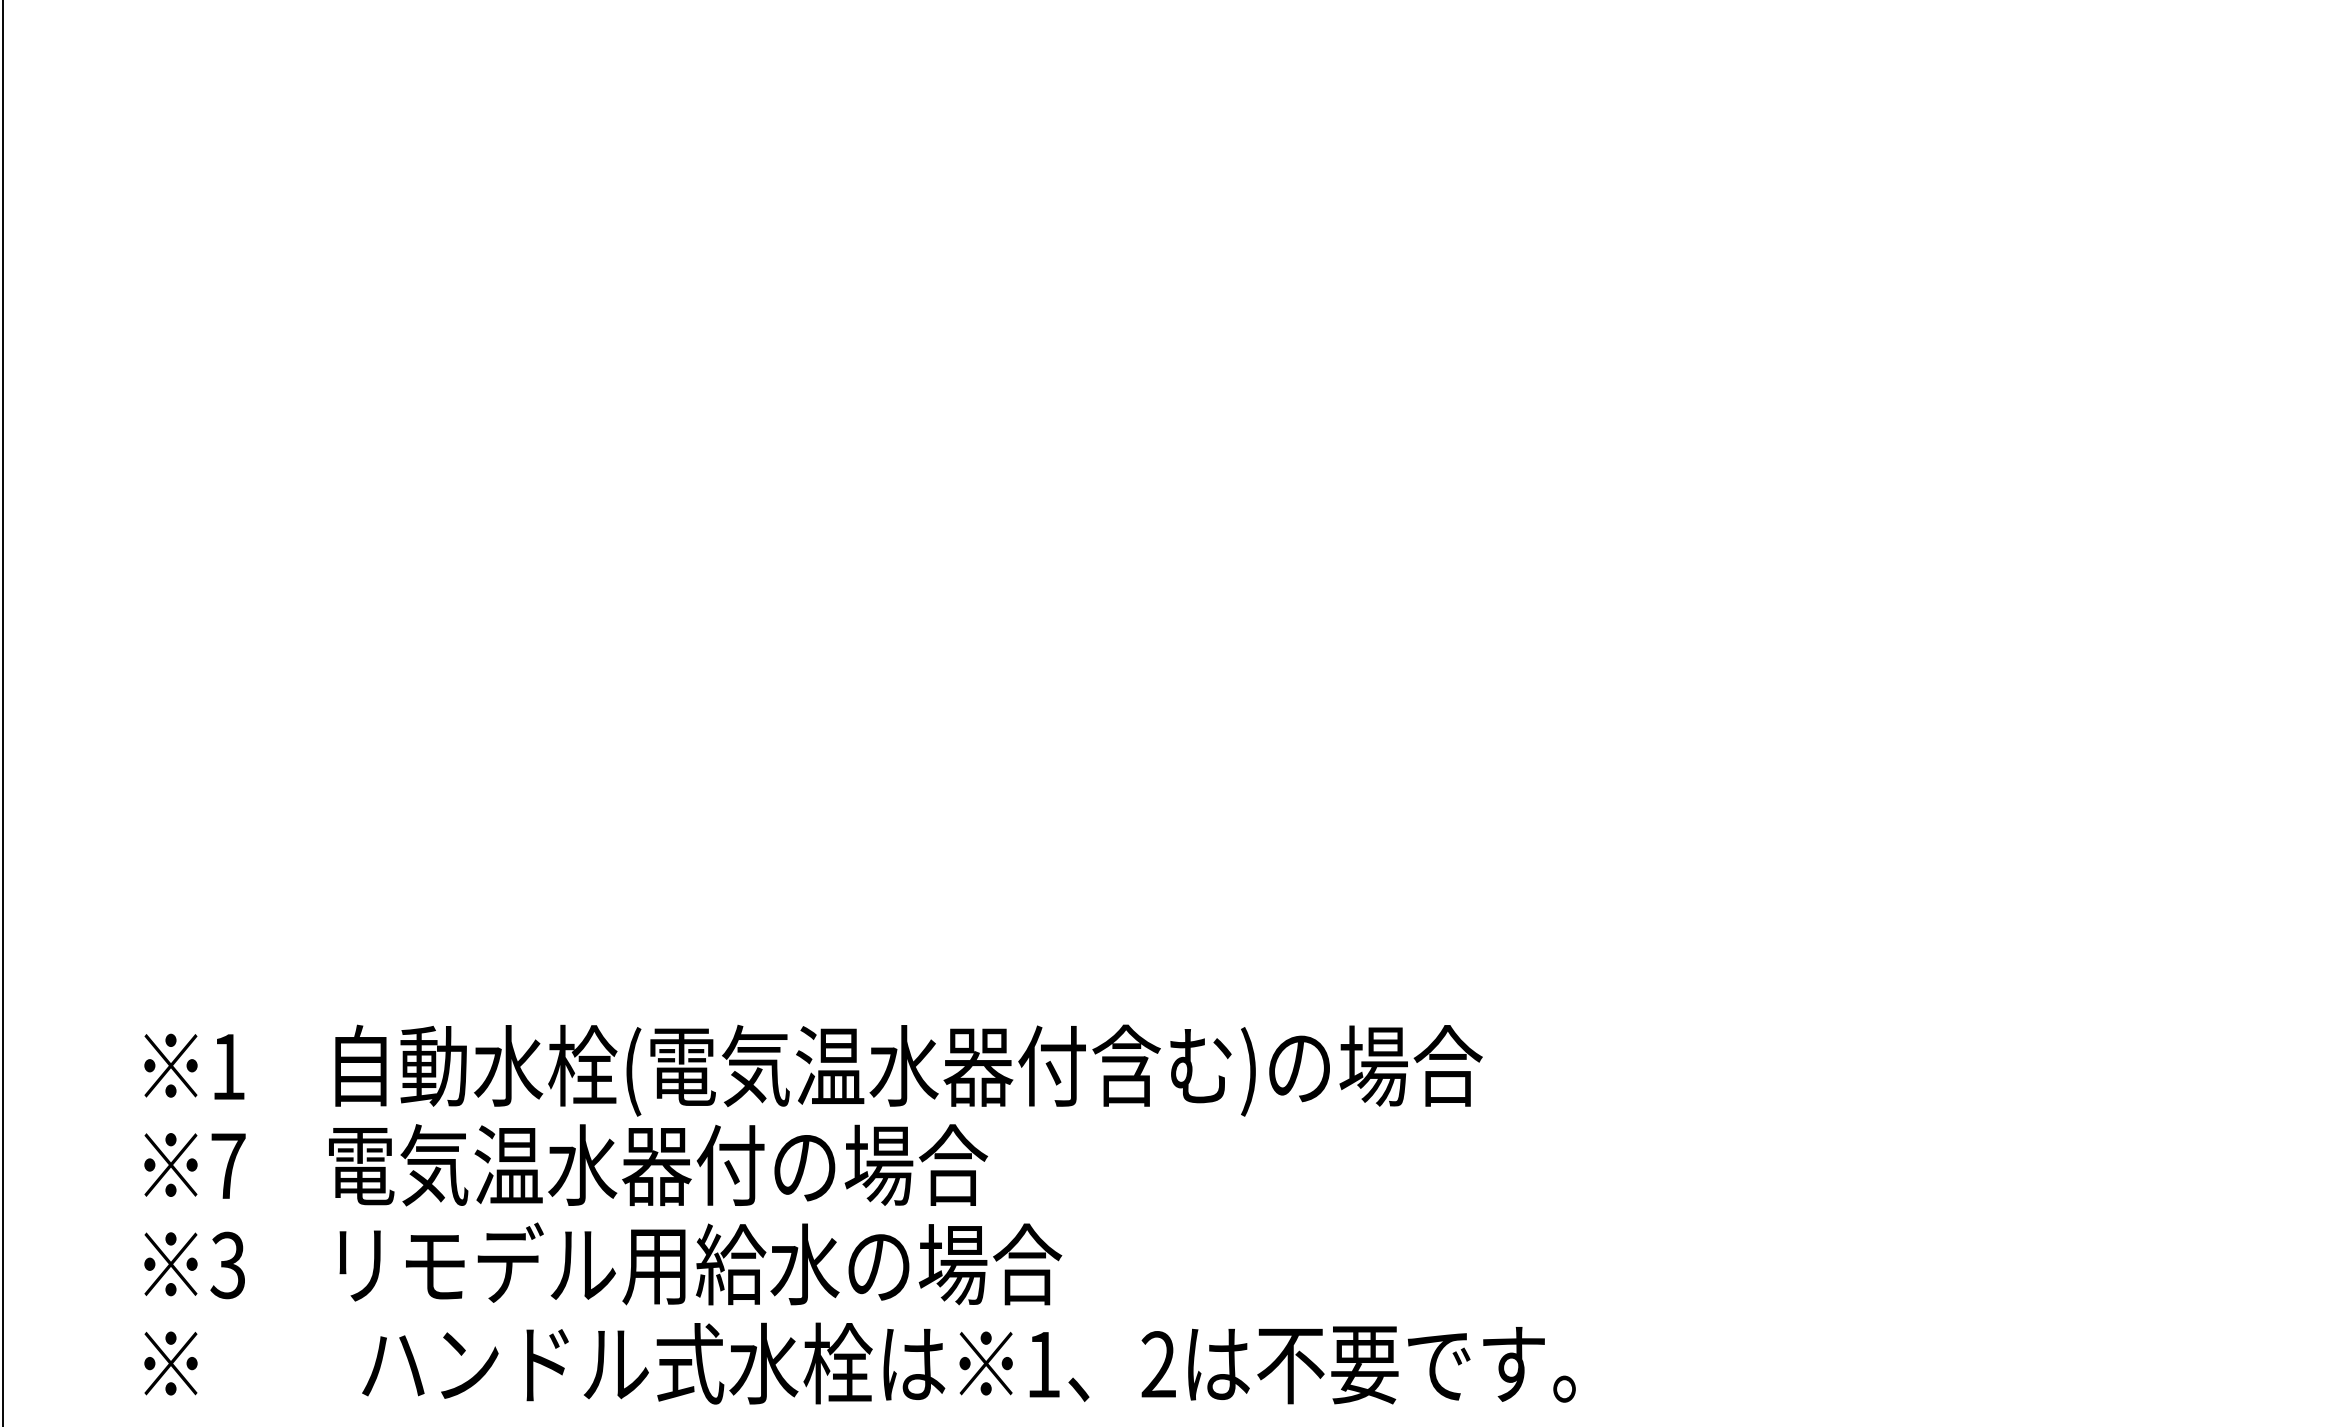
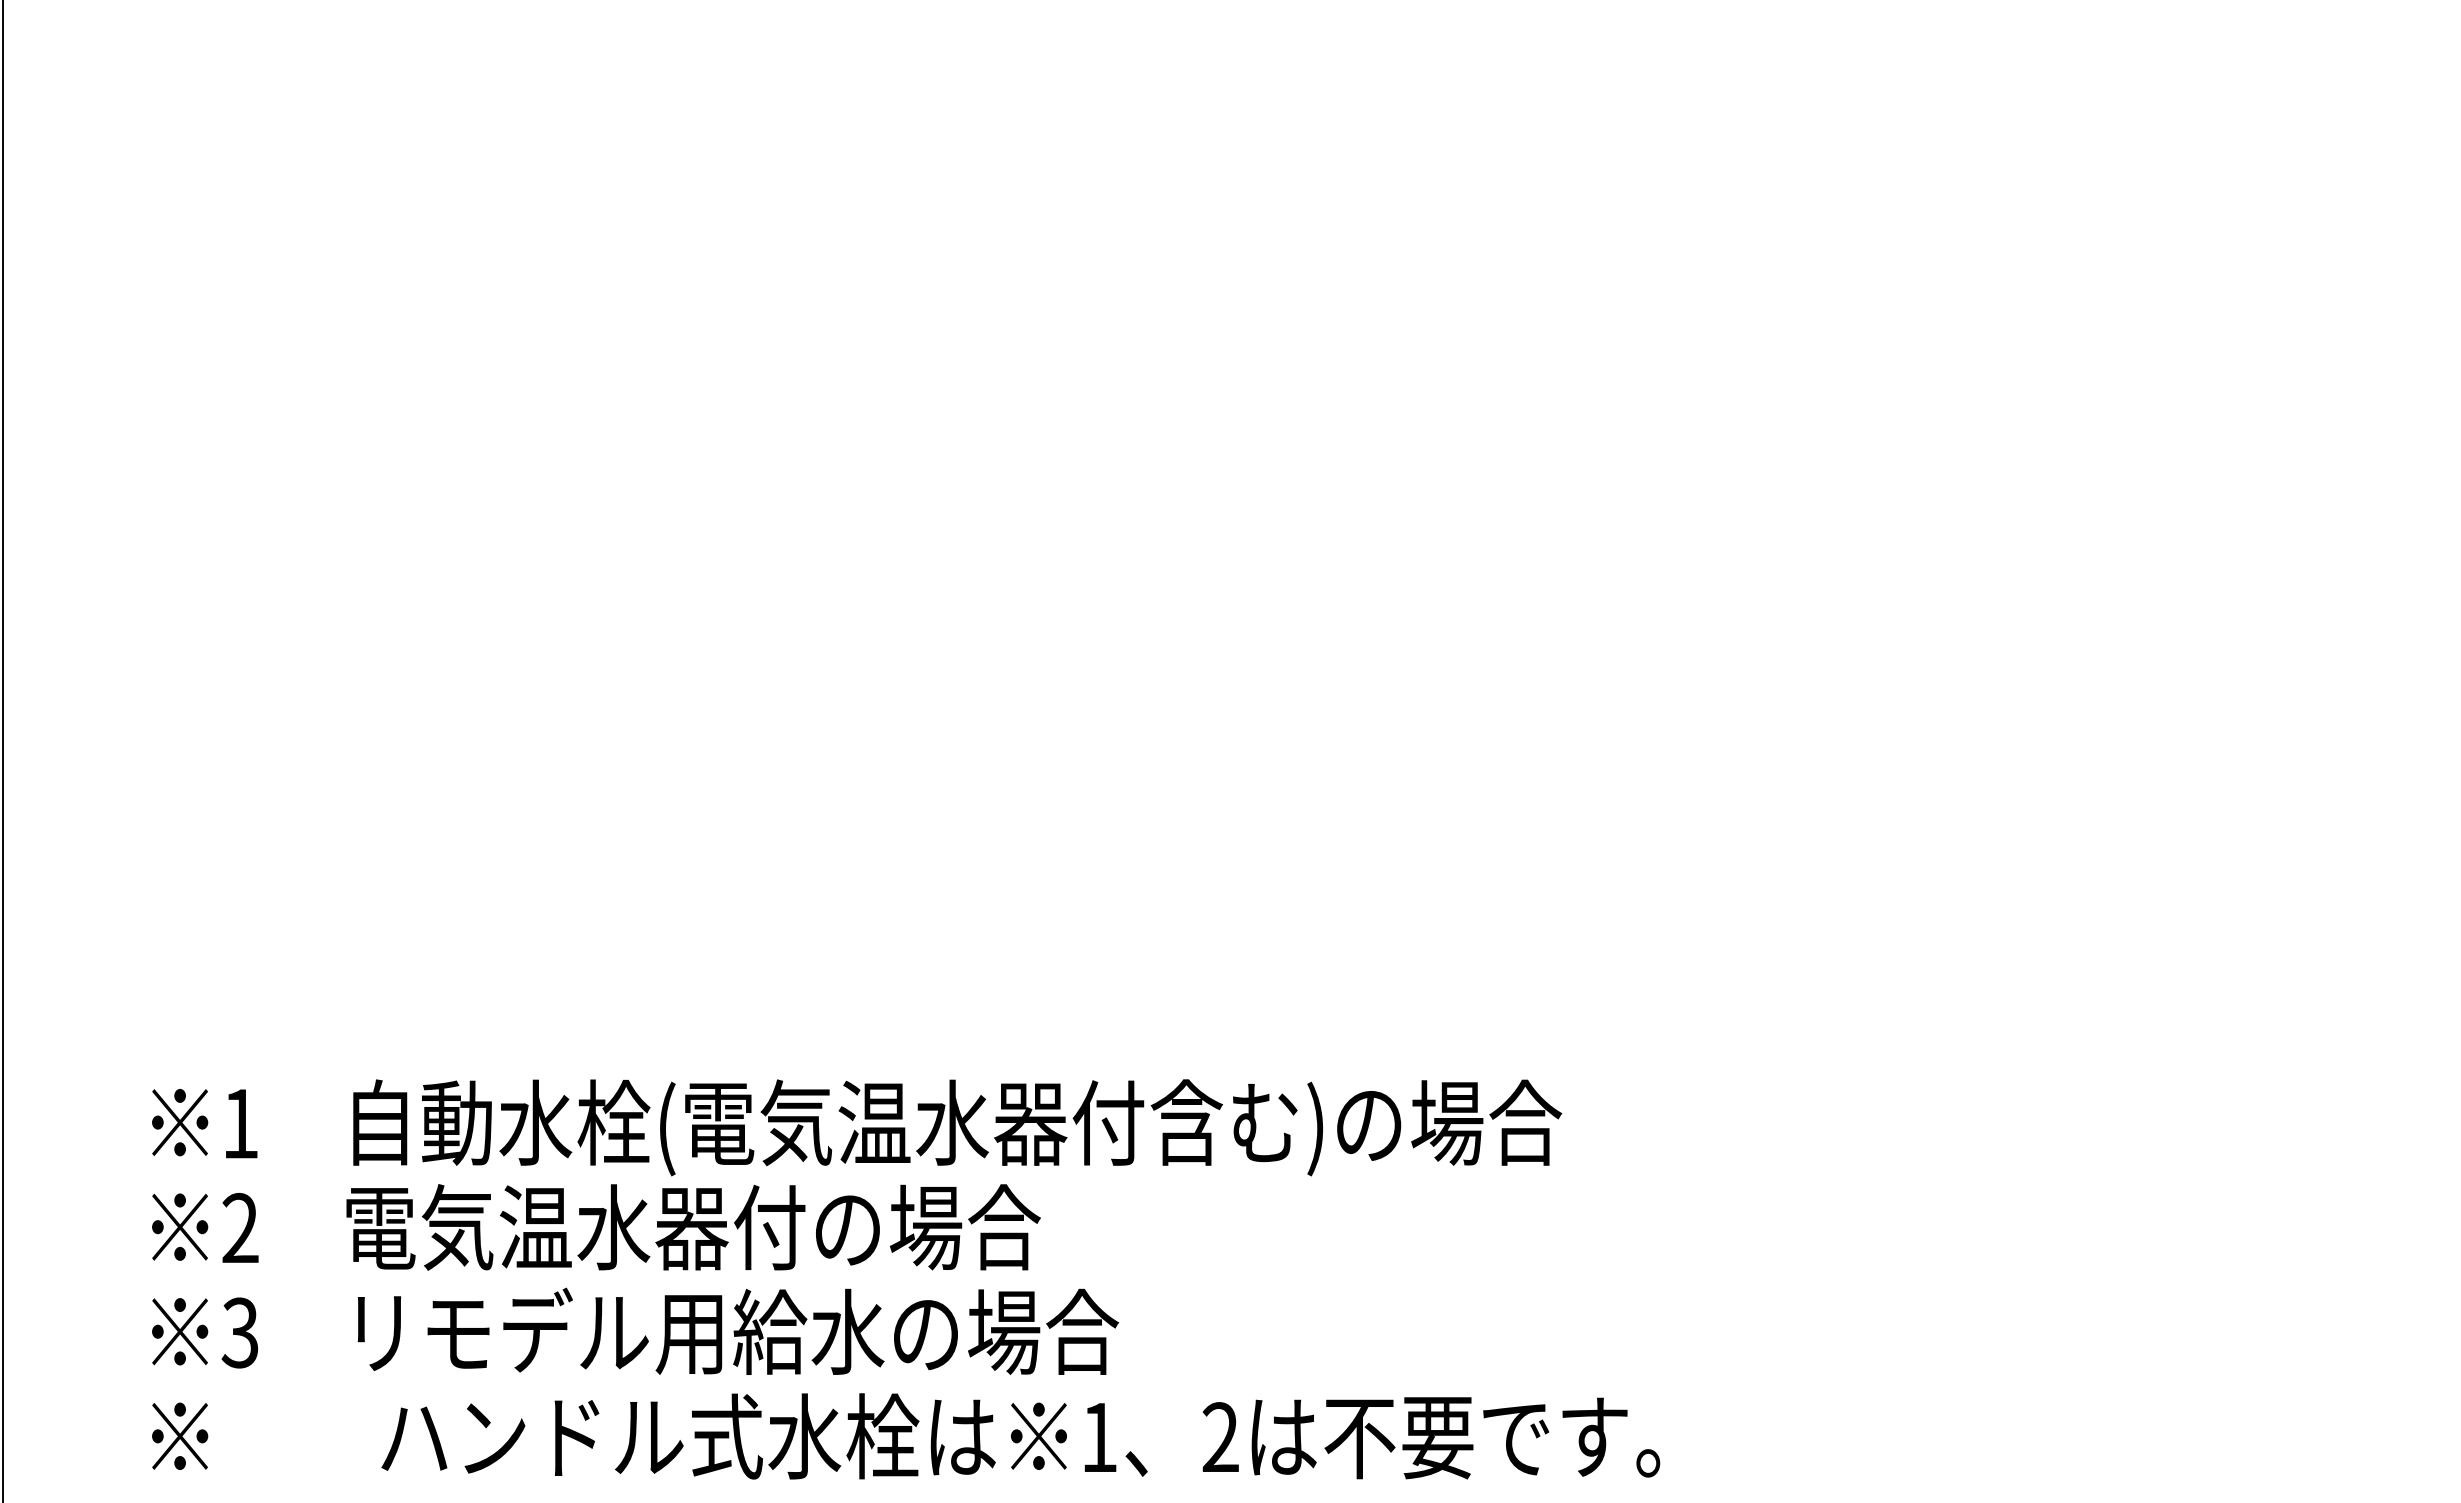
text: (228, 1165) -> (240, 1227), 7 -> 2

